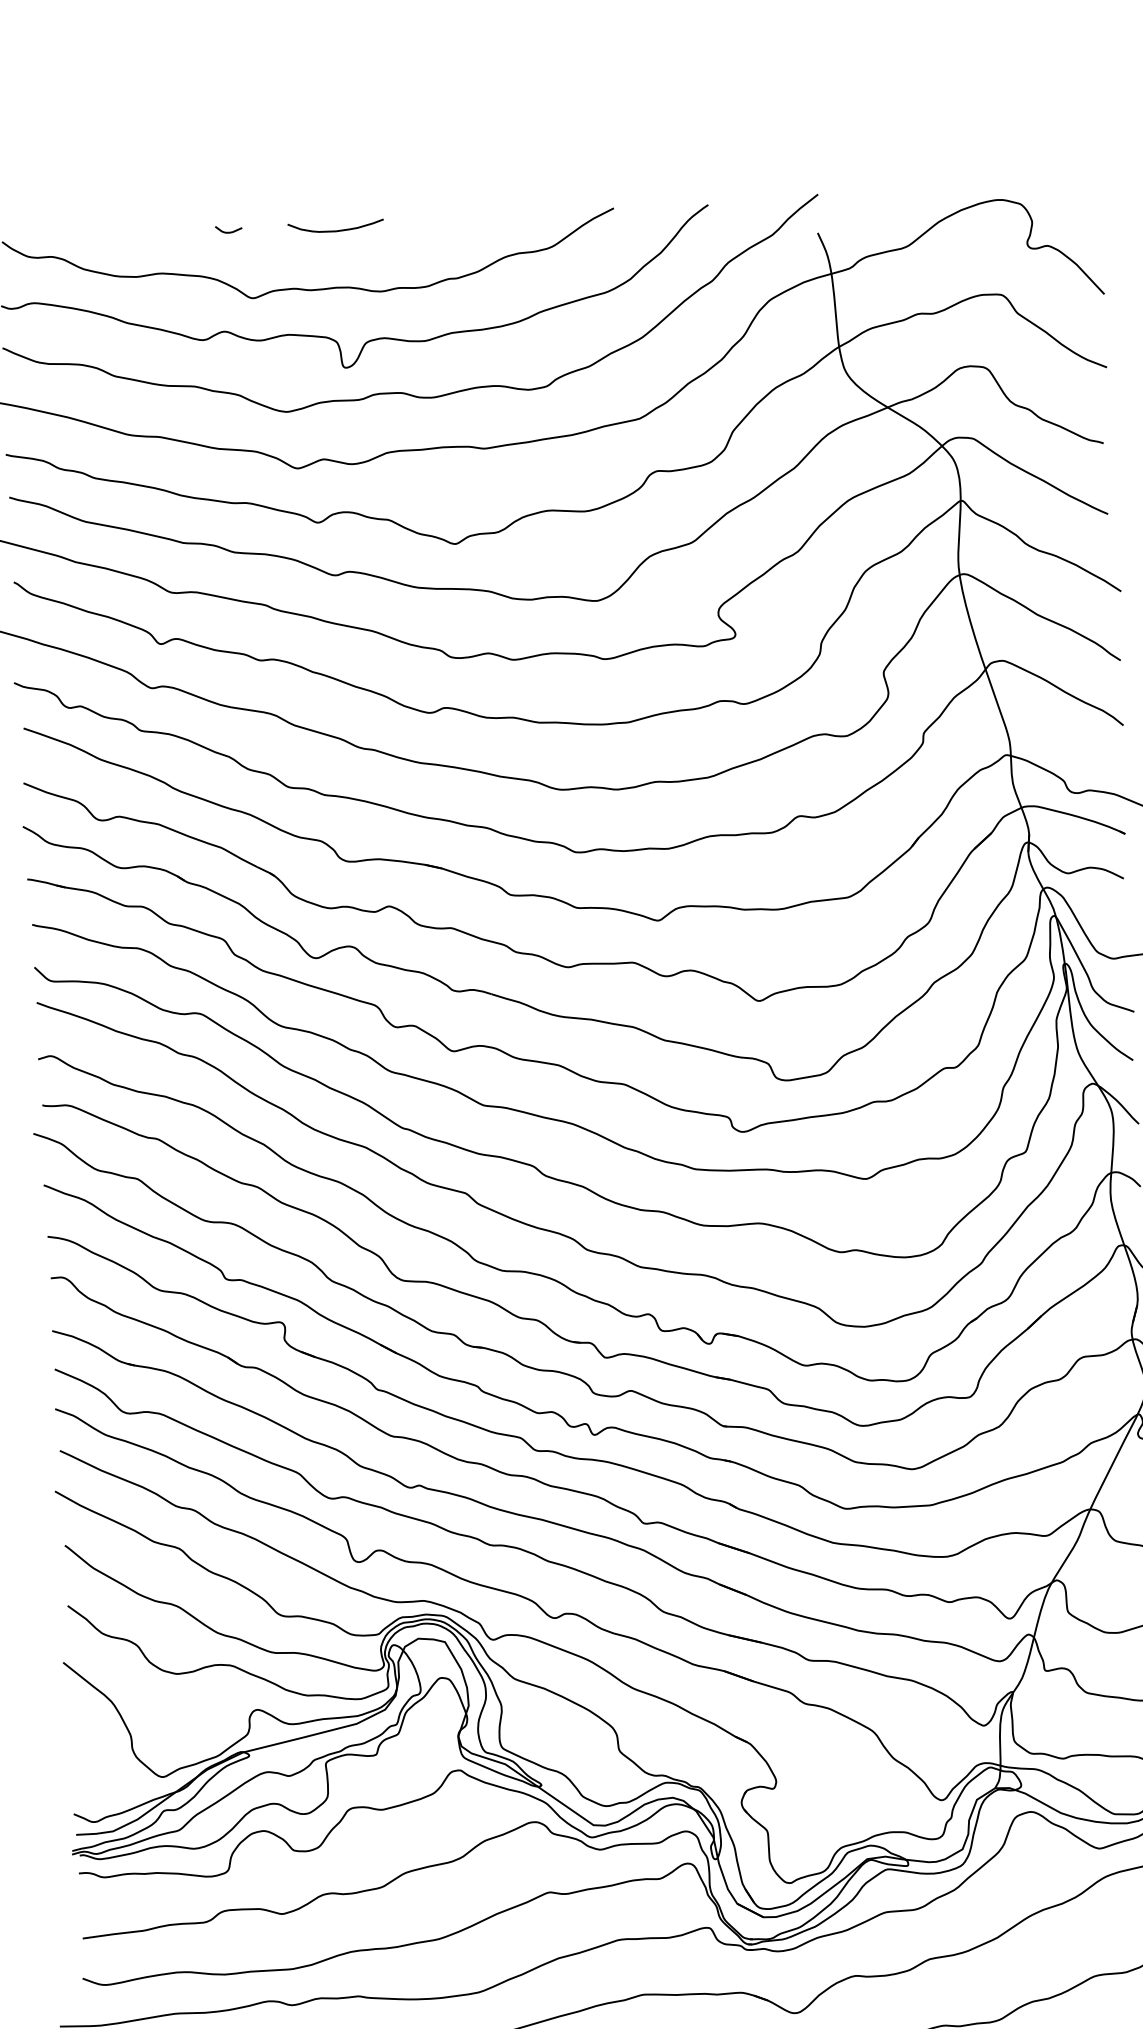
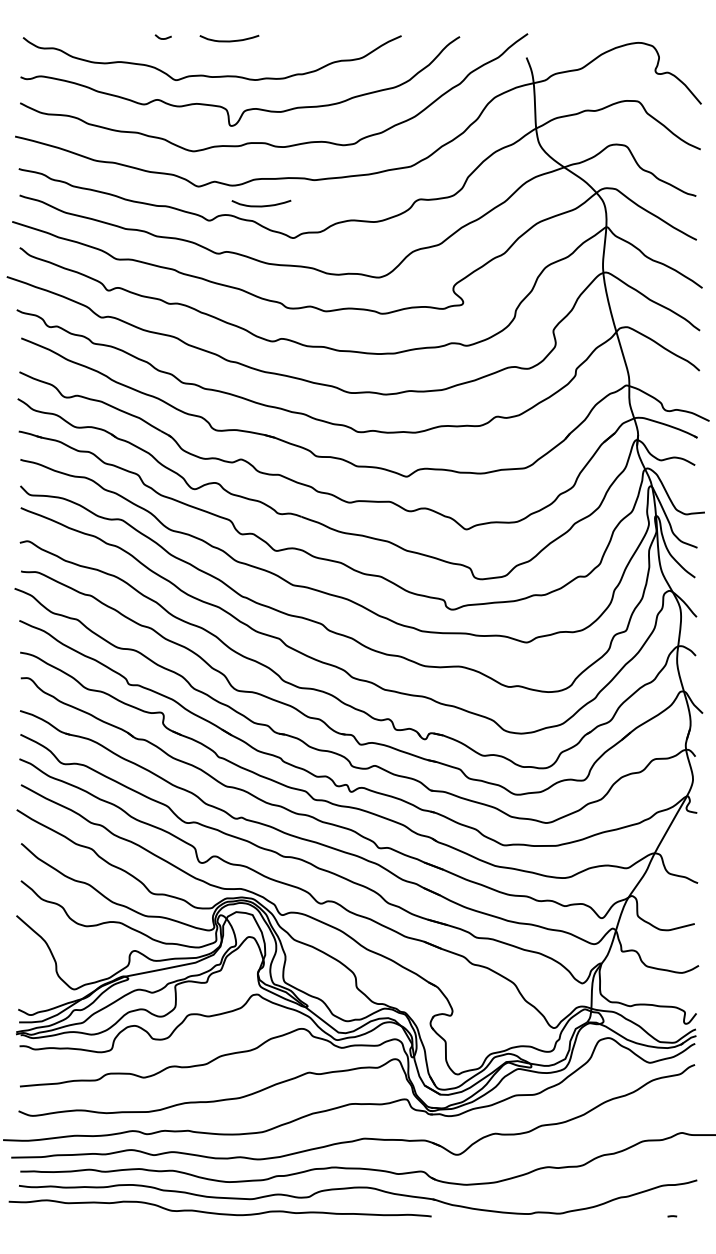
curve: (401, 493) -> (261, 205), added

